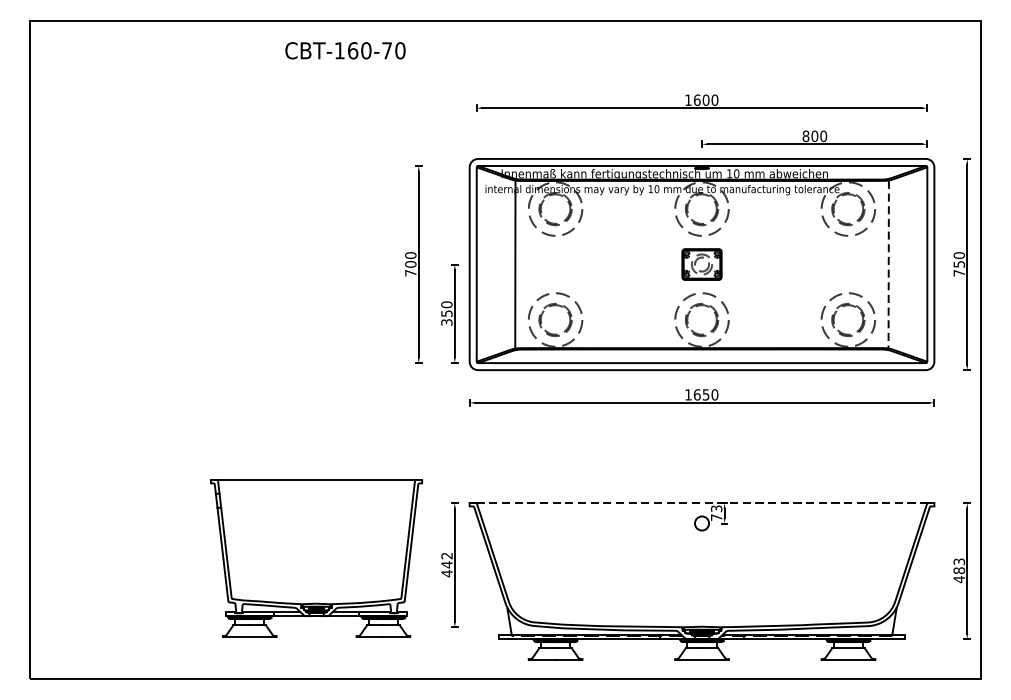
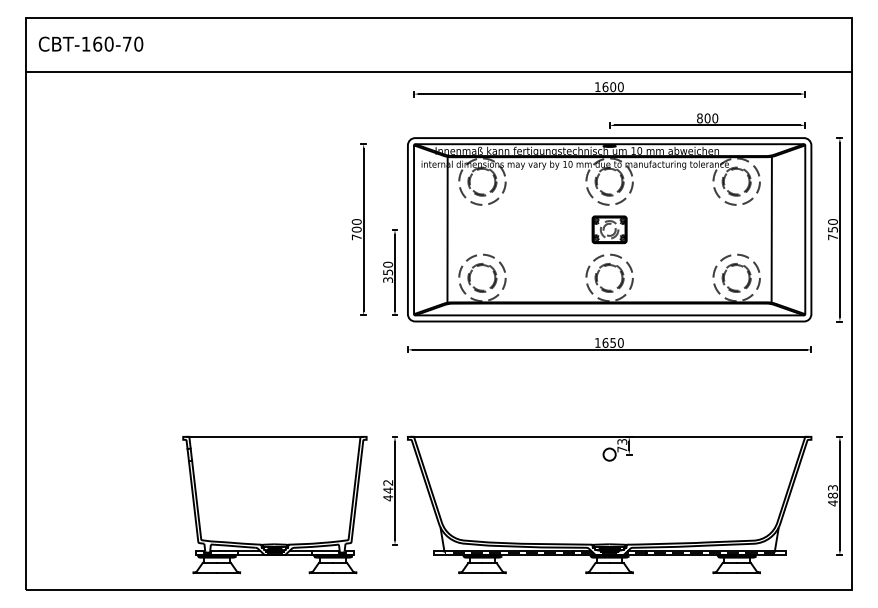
text: (344, 49) -> (90, 43), moved
line: (504, 82) -> (438, 71), added
line: (888, 264) -> (771, 229), dashed -> solid
line: (701, 502) -> (609, 436), dashed -> solid
part: (316, 557) -> (274, 504), moved

